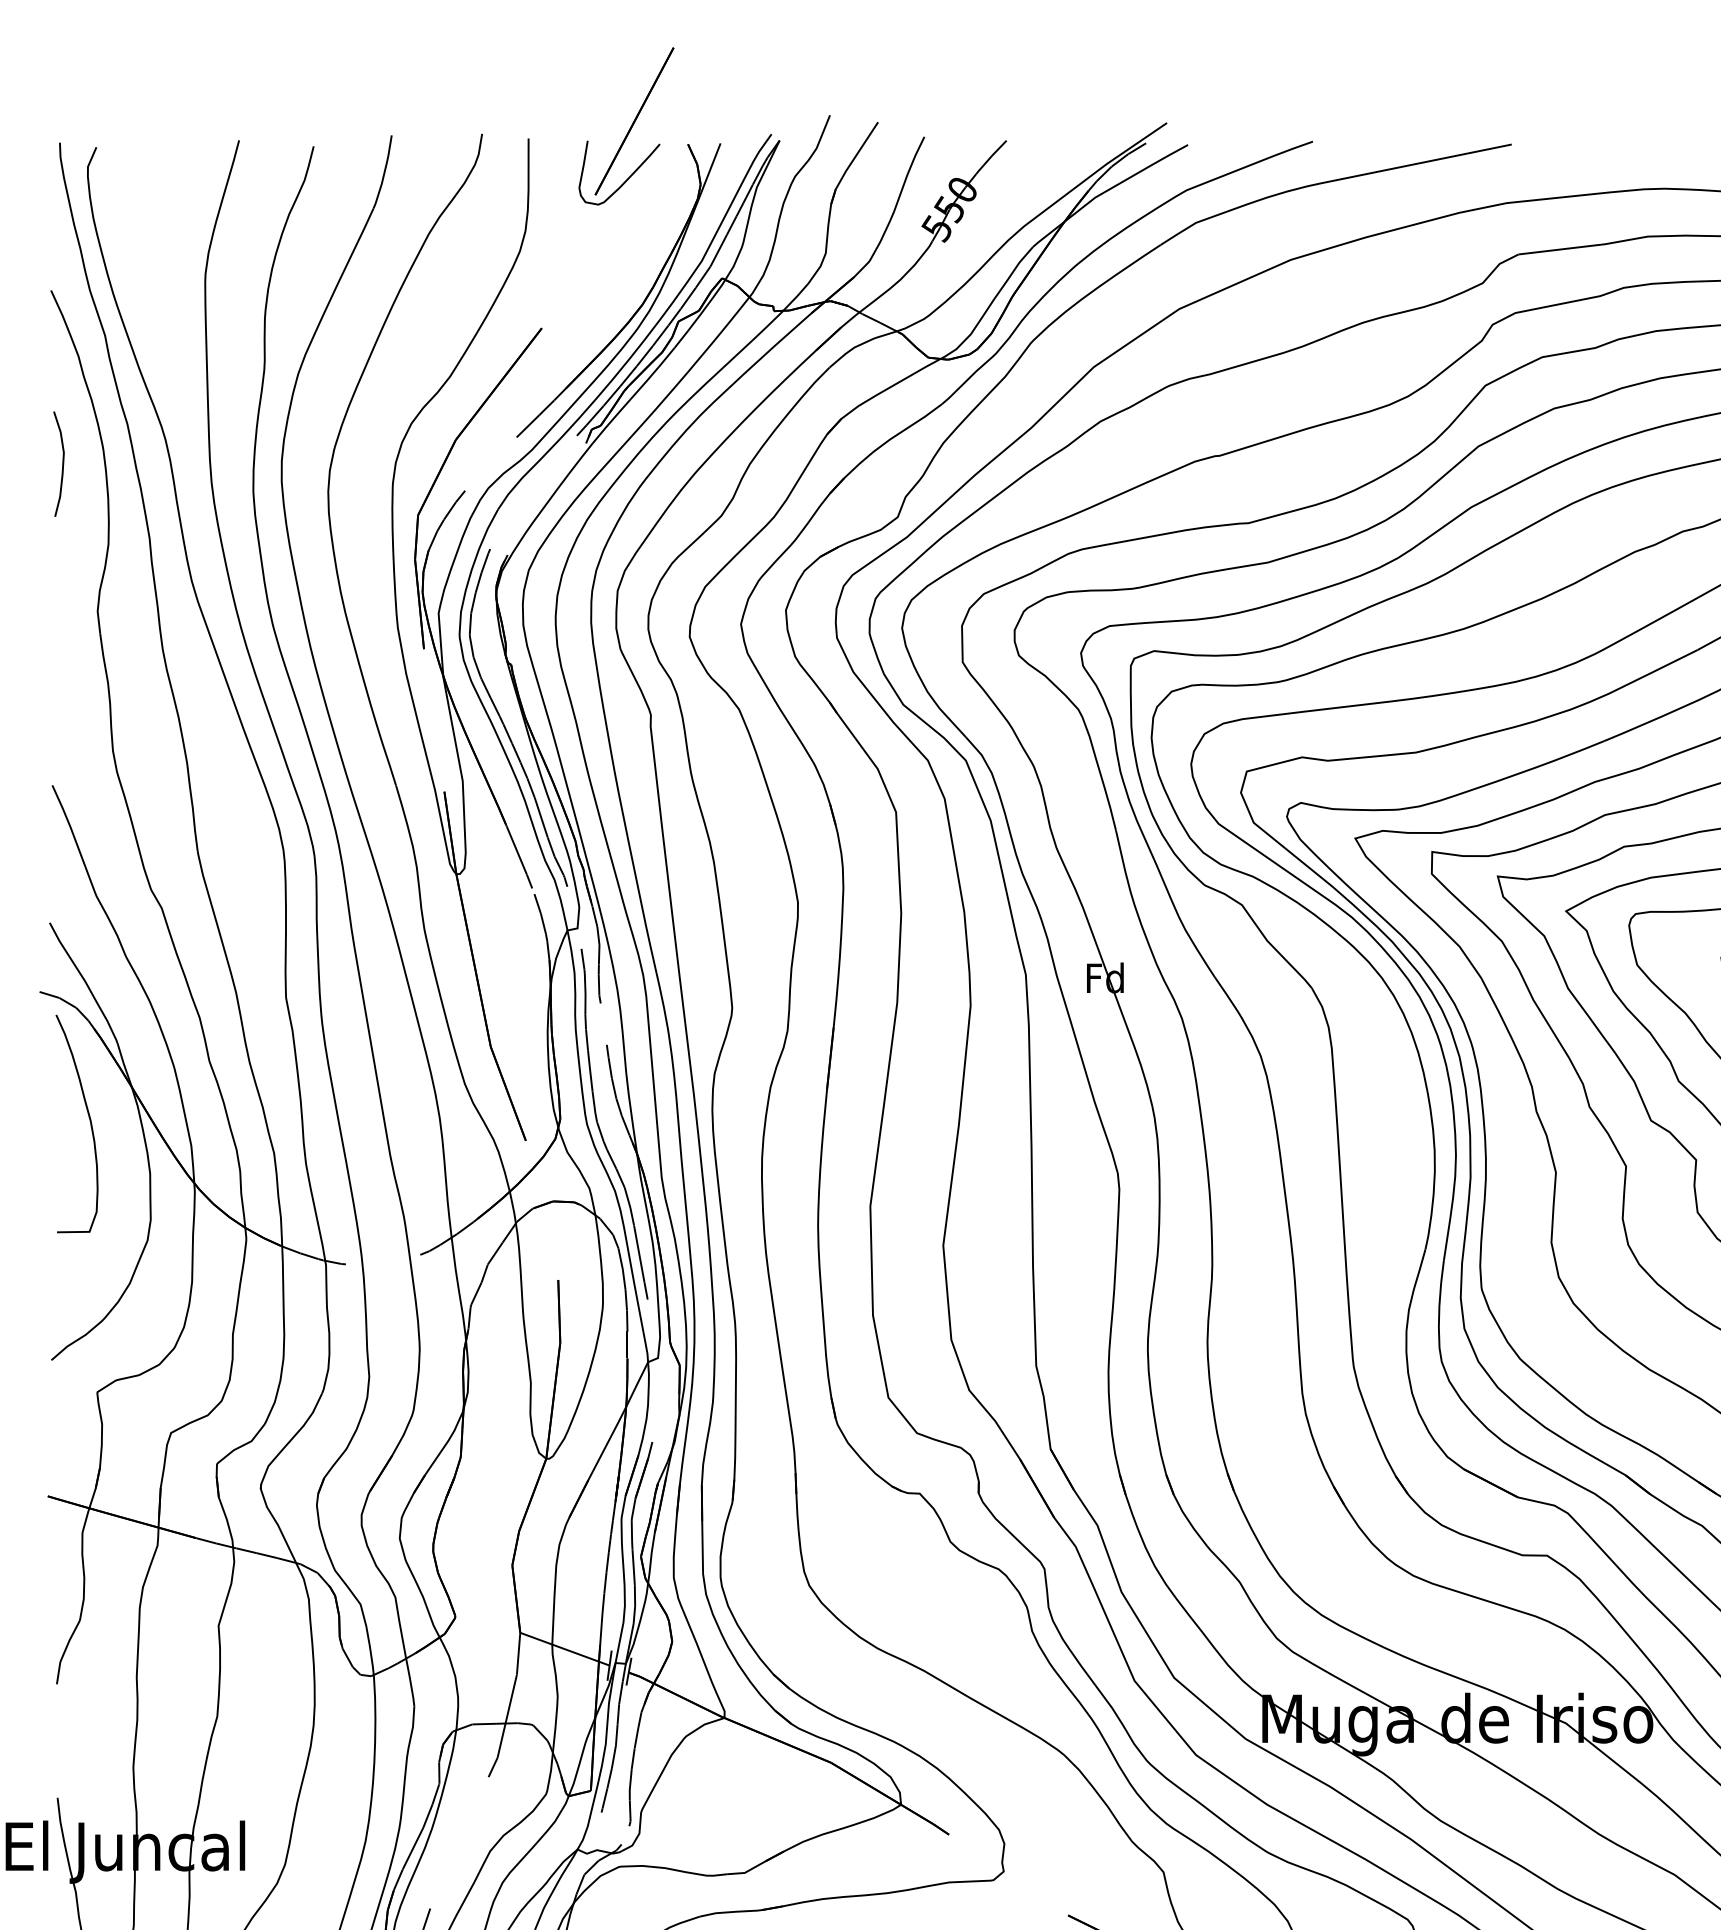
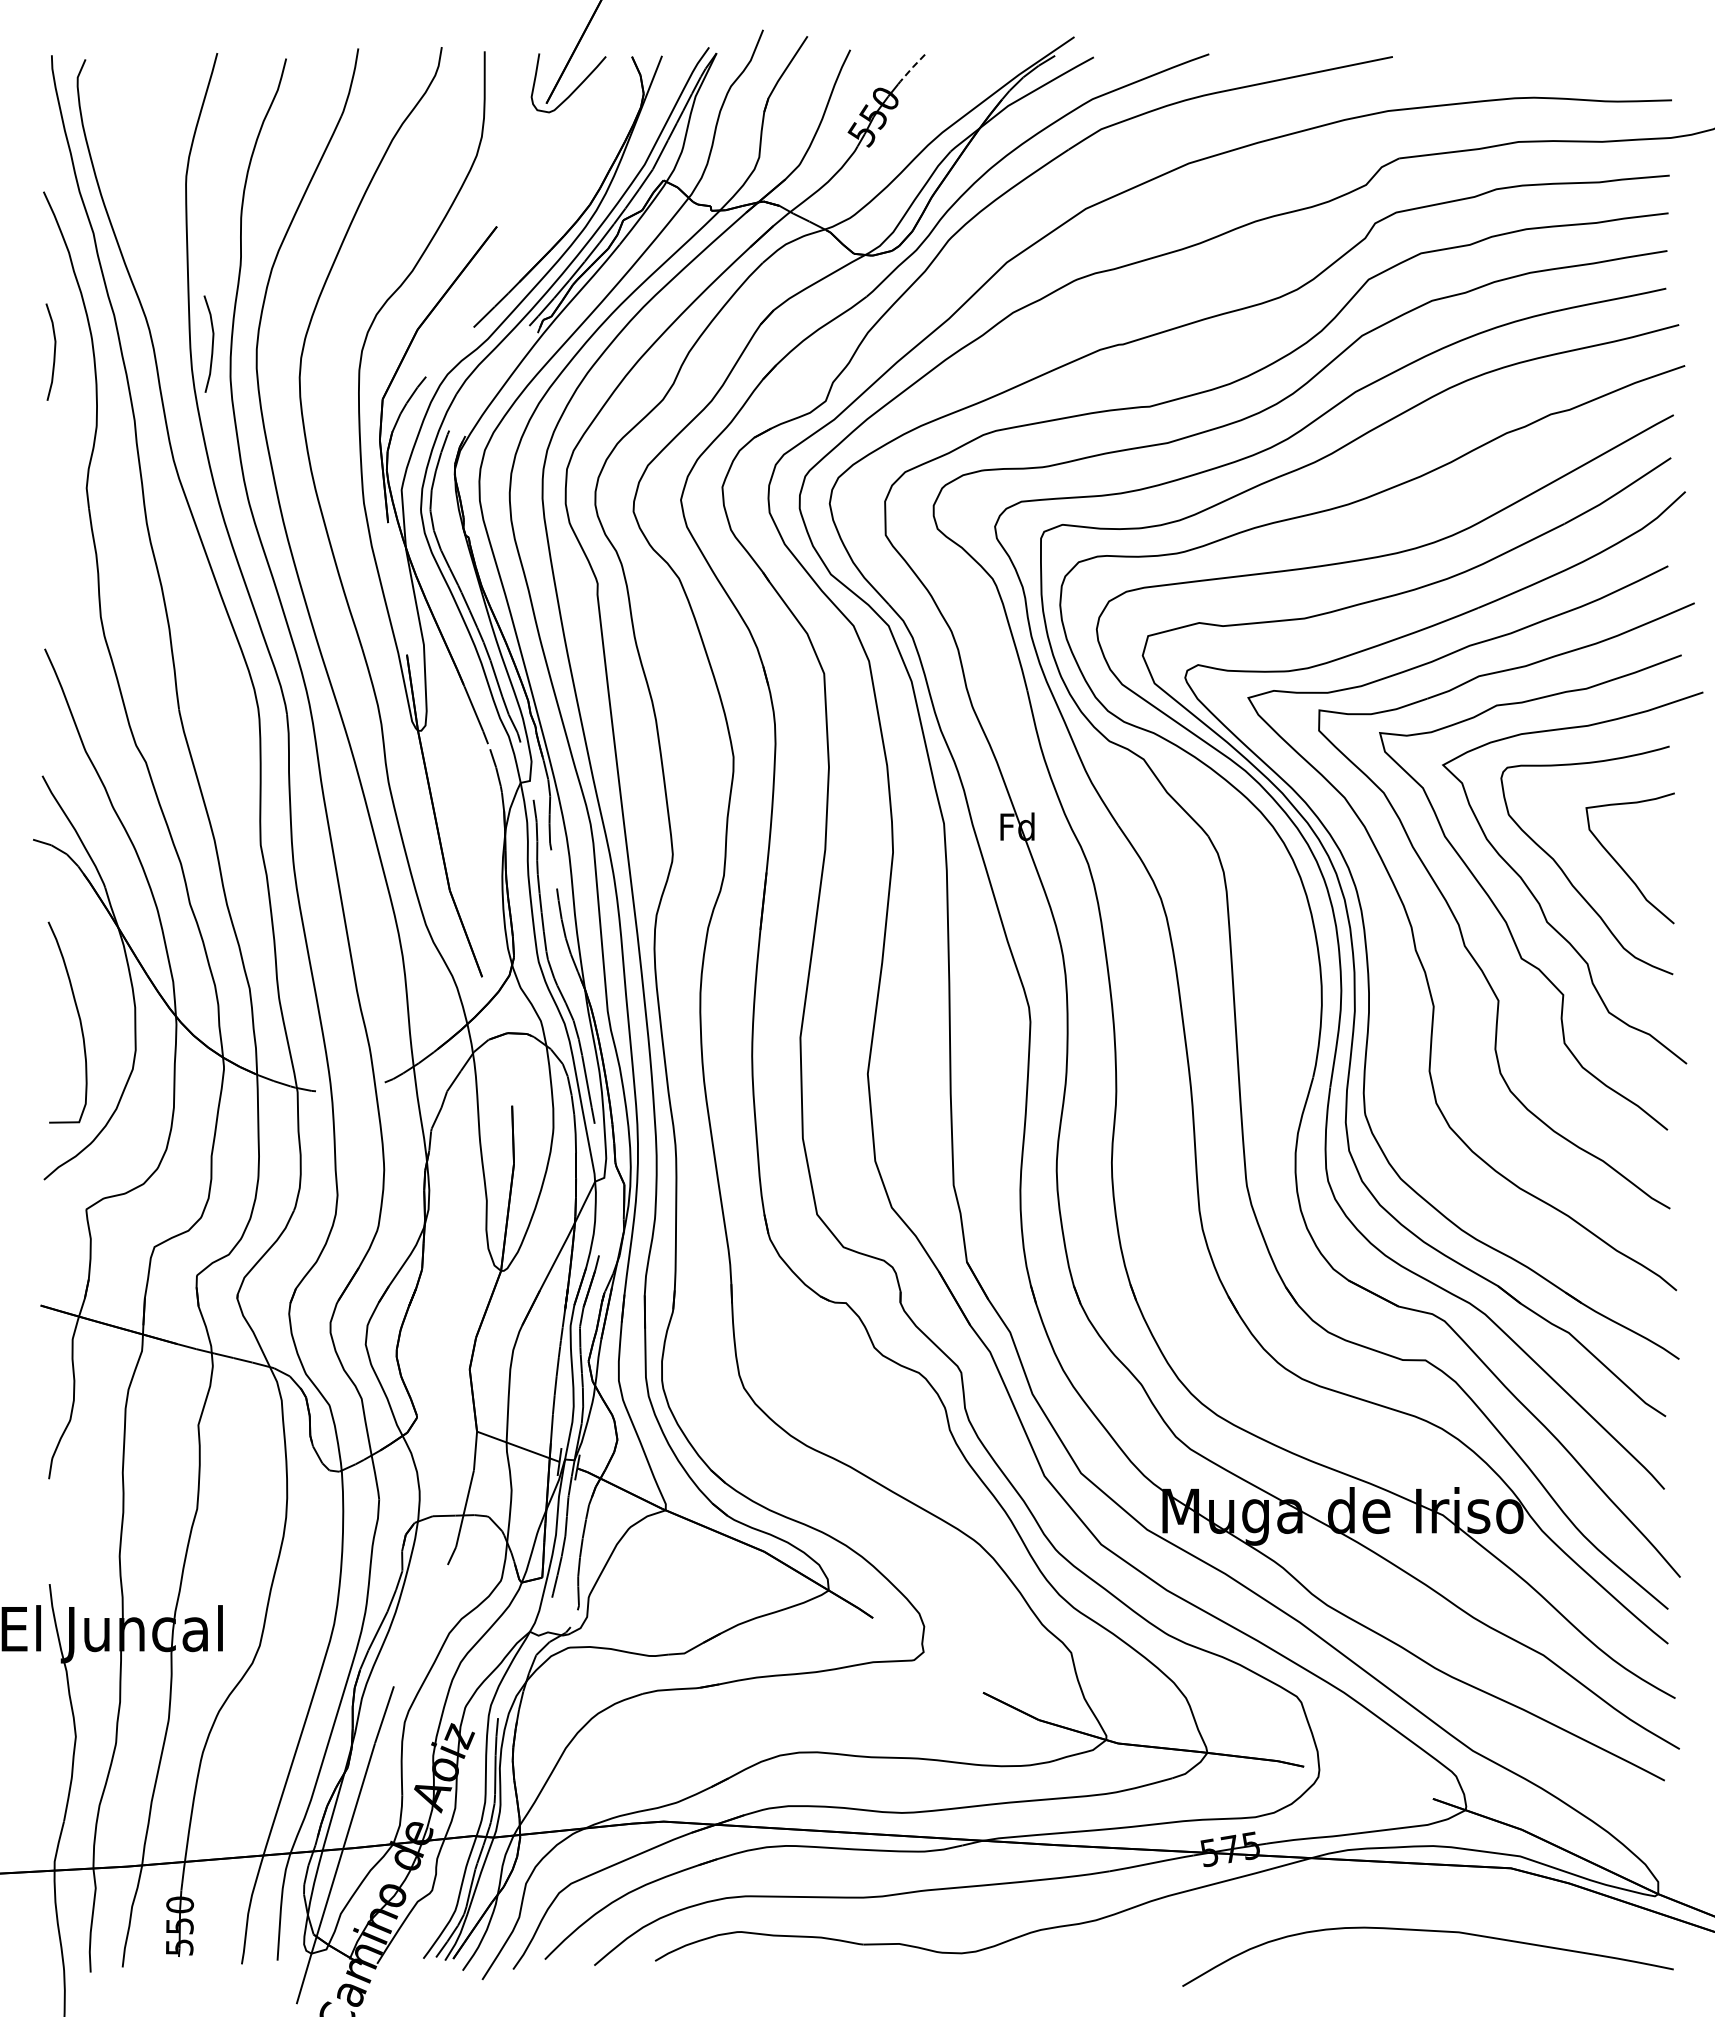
line: (990, 157) -> (911, 68), solid -> dashed
curve: (232, 456) -> (211, 345), added
curve: (89, 1123) -> (79, 1022), moved

